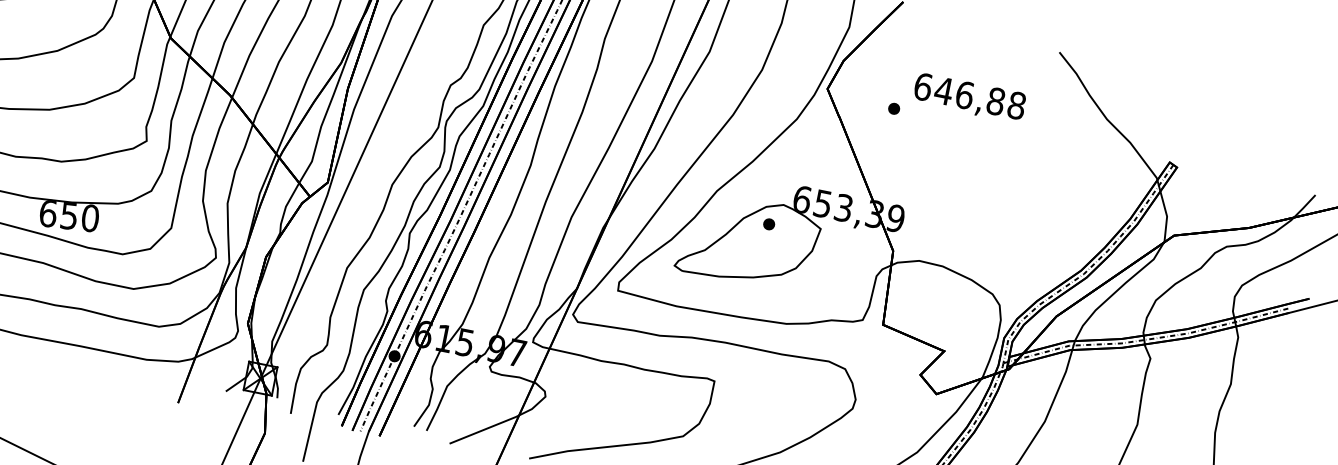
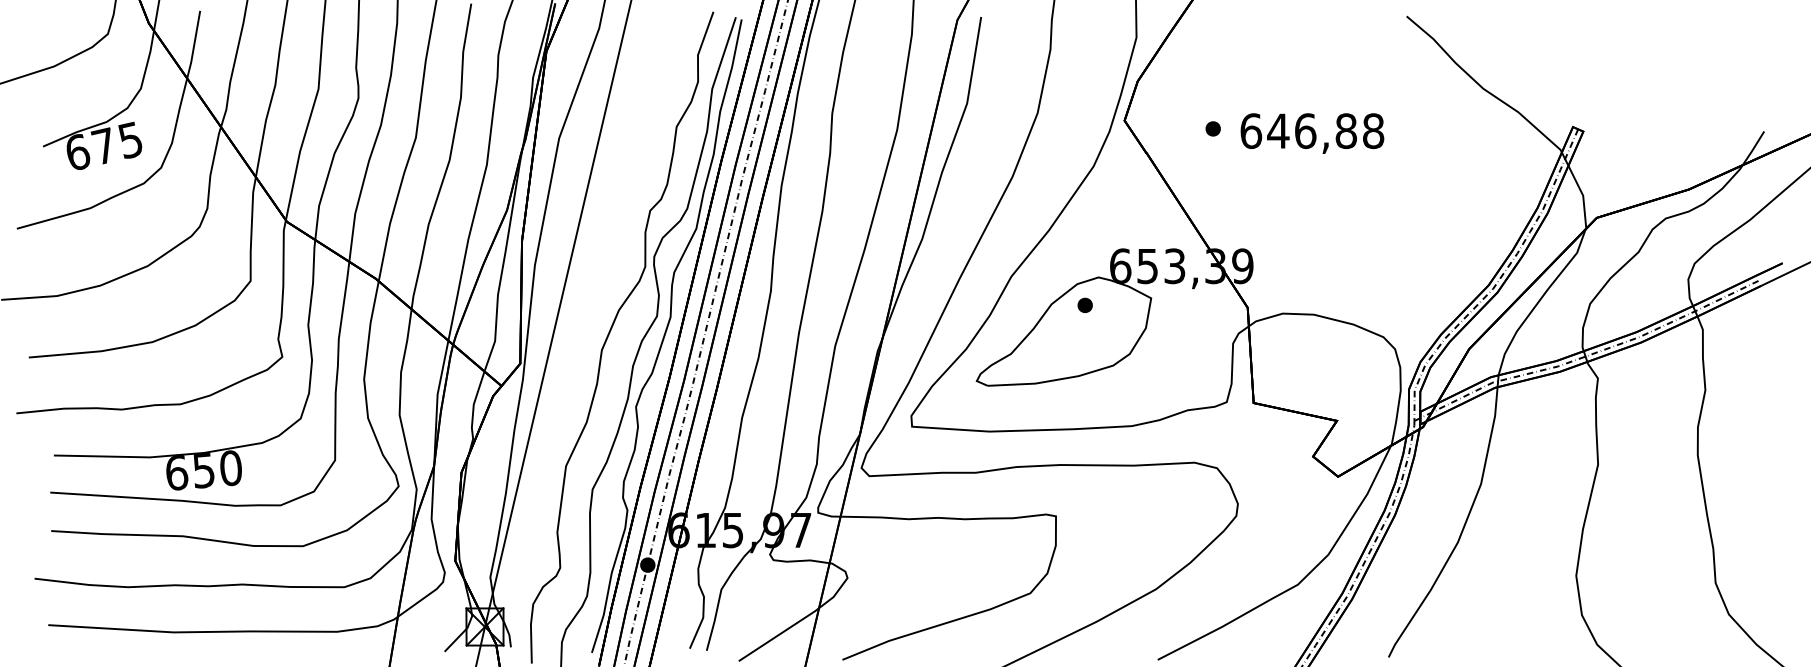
text: (969, 98) -> (1312, 133), moved

